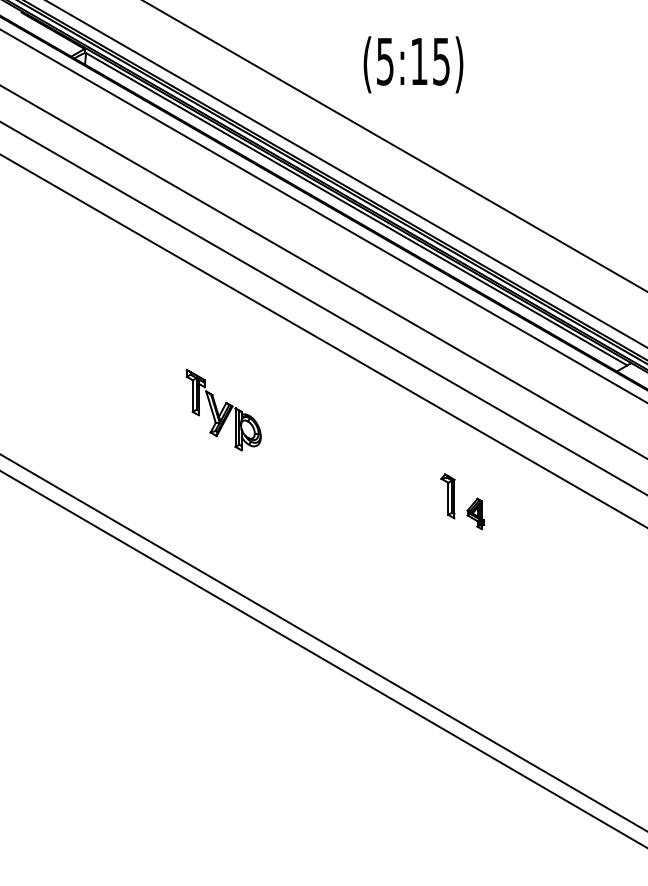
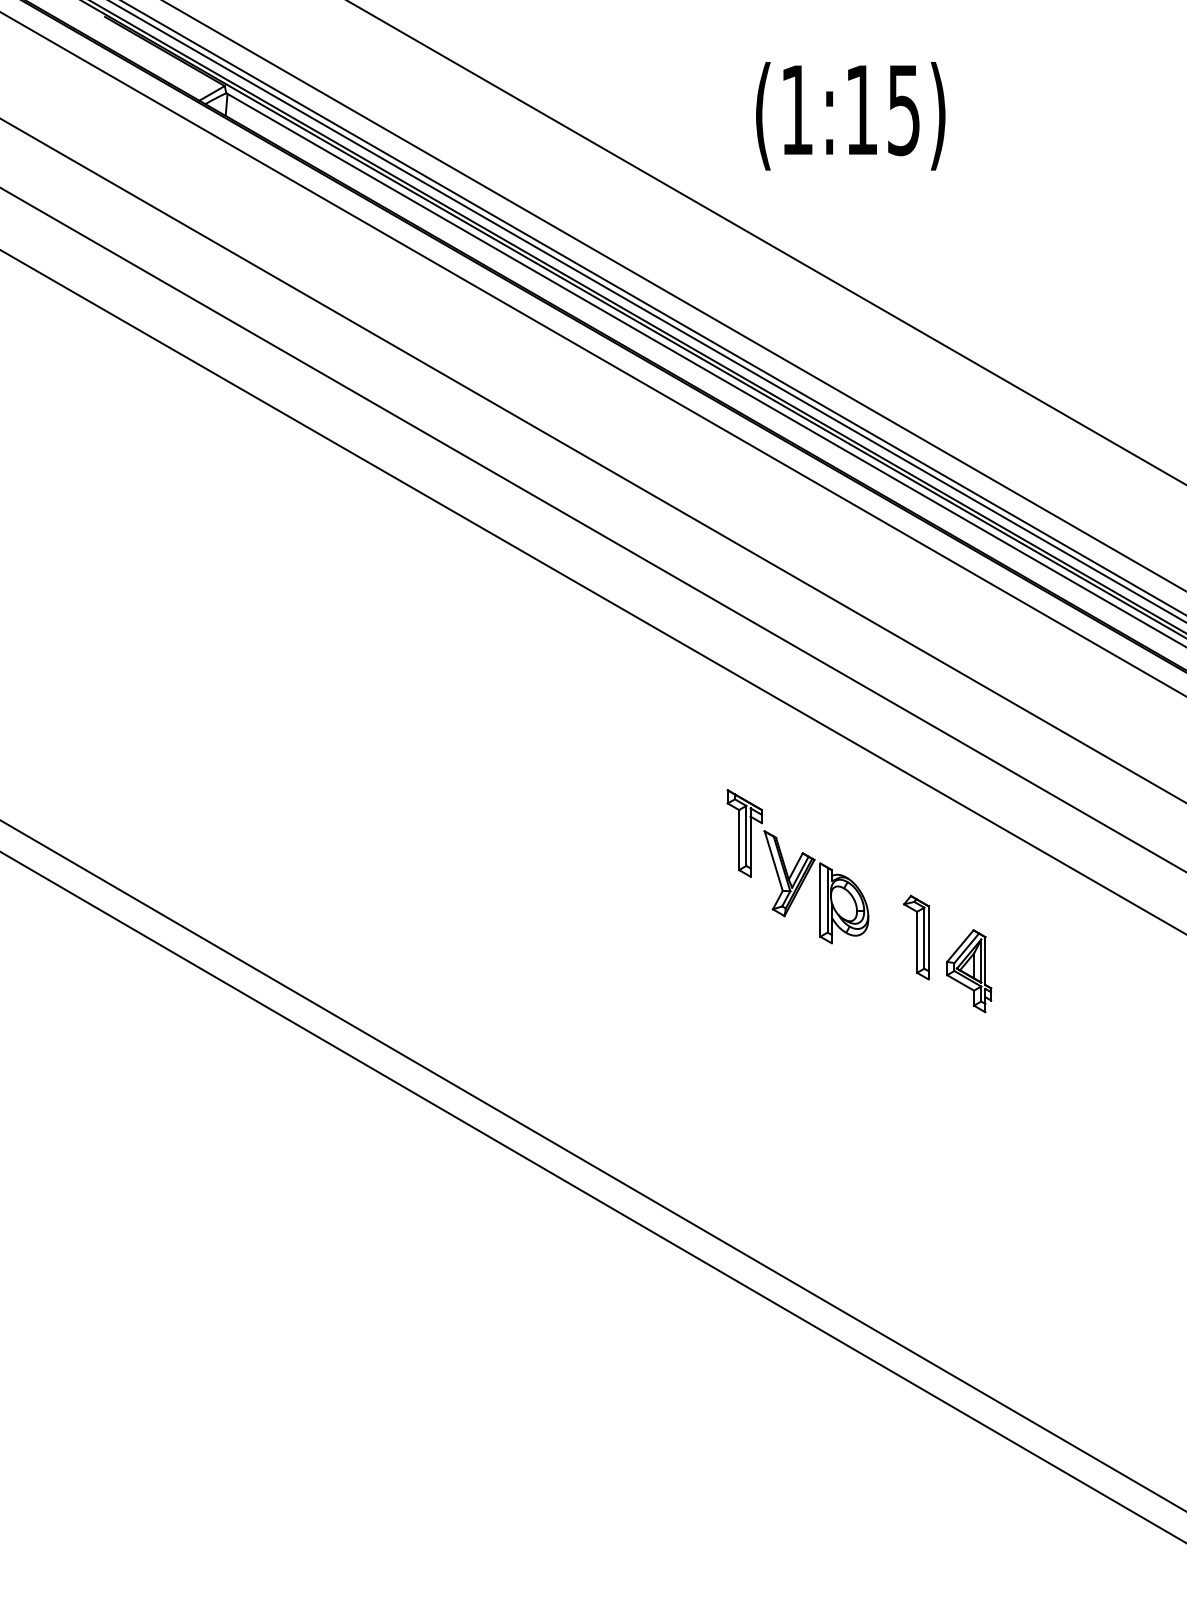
text: (385, 61) -> (797, 109), (5:15) -> (1:15)
part: (223, 409) -> (797, 865), moved
part: (475, 513) -> (968, 970), size x1.43

